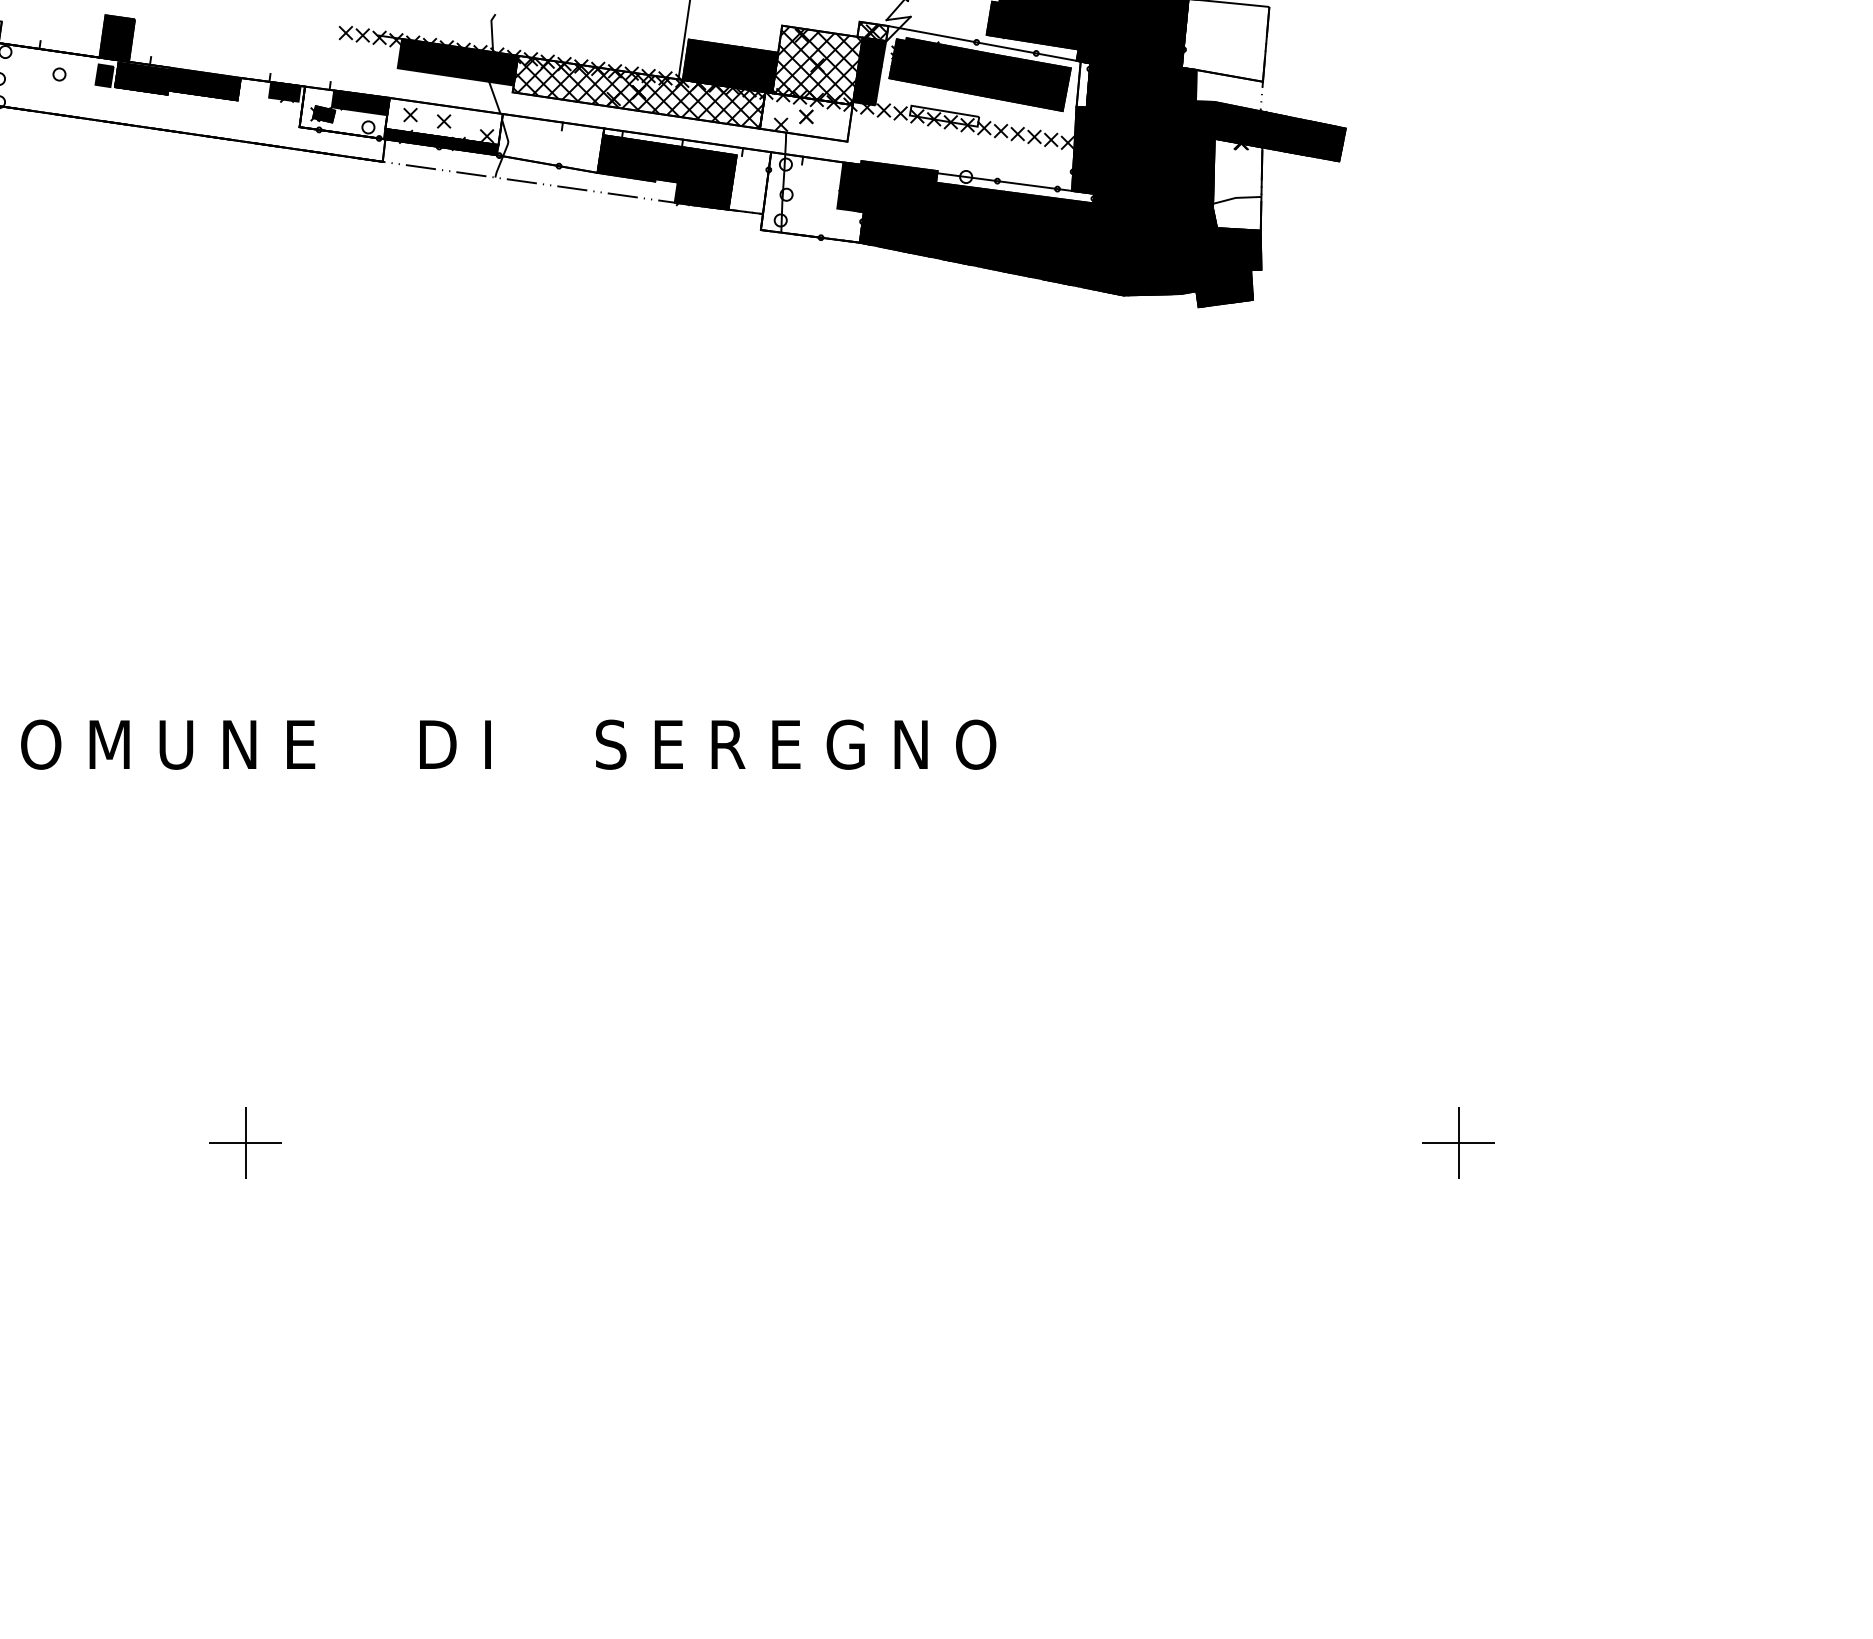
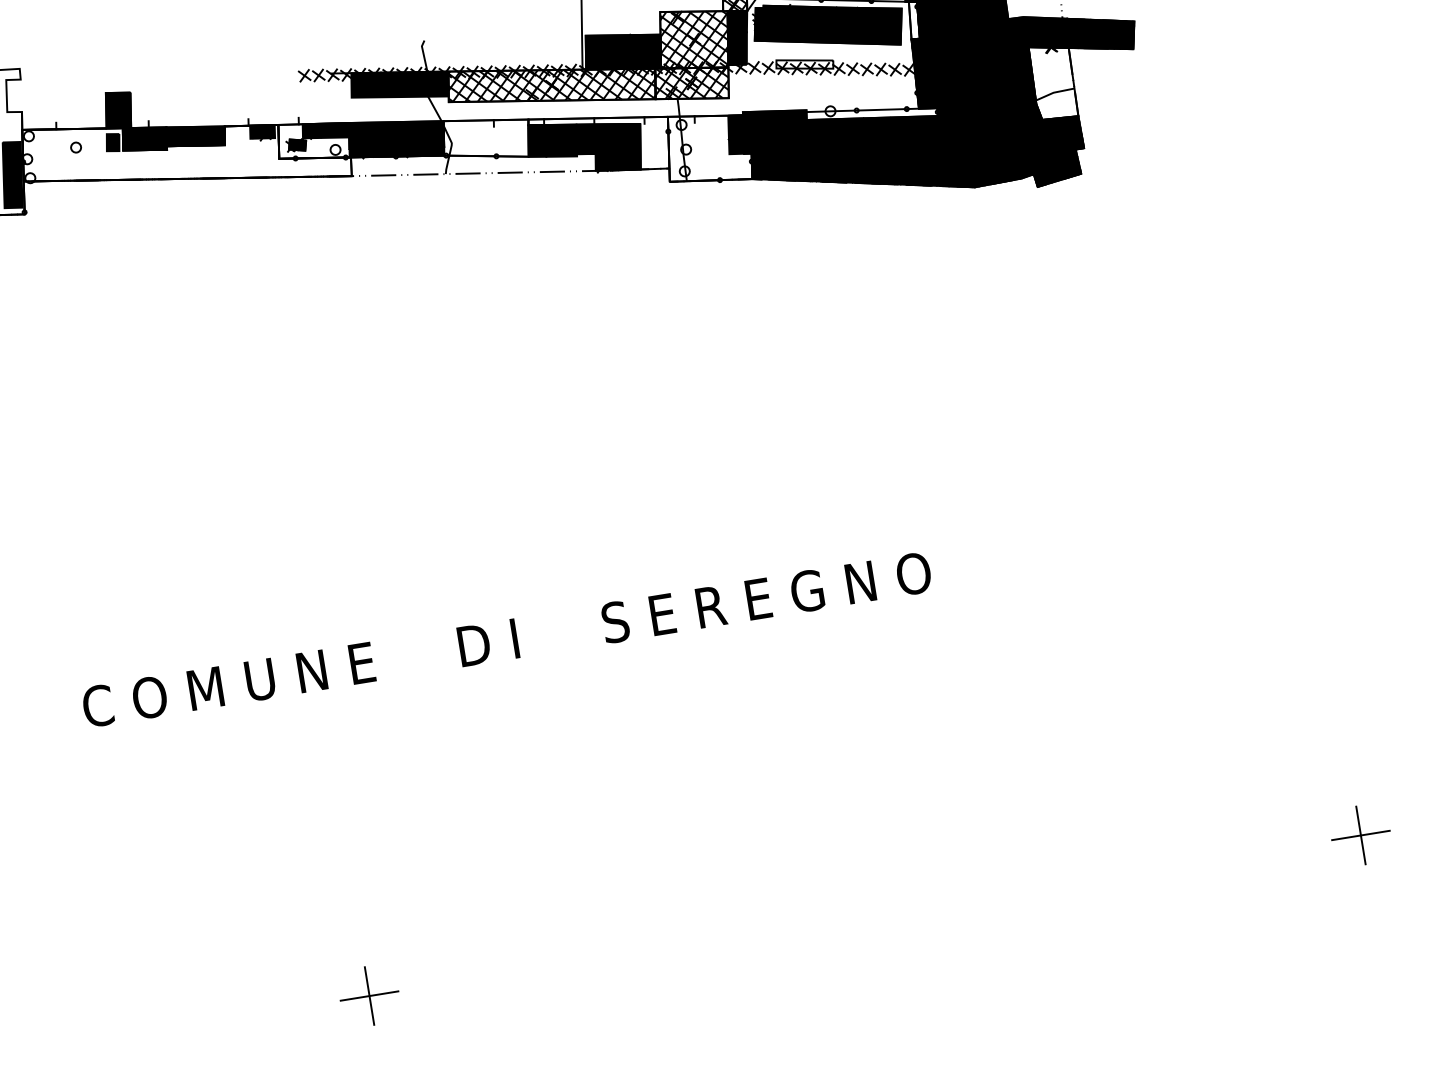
hatch: (805, 117) -> (691, 83), added
fill: (443, 121) -> (396, 135), added

